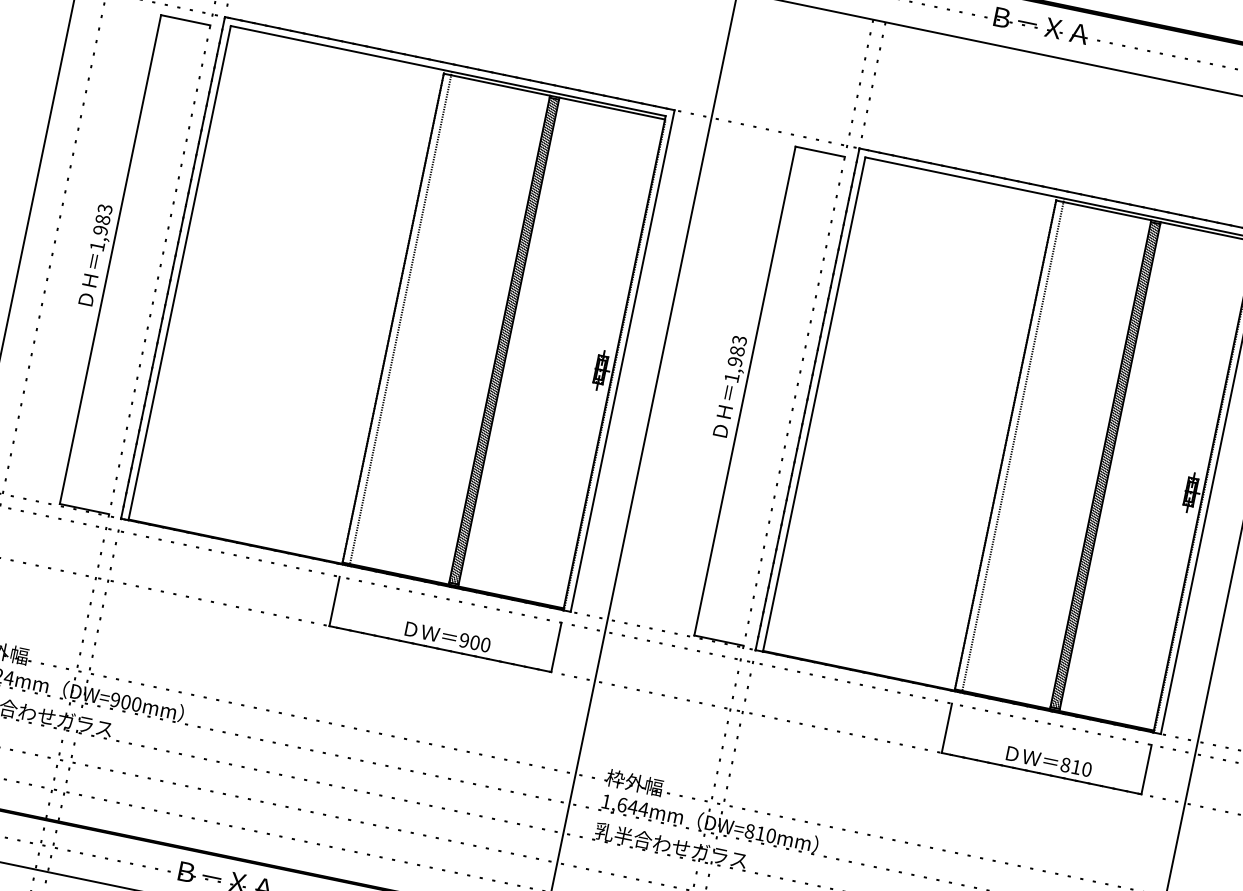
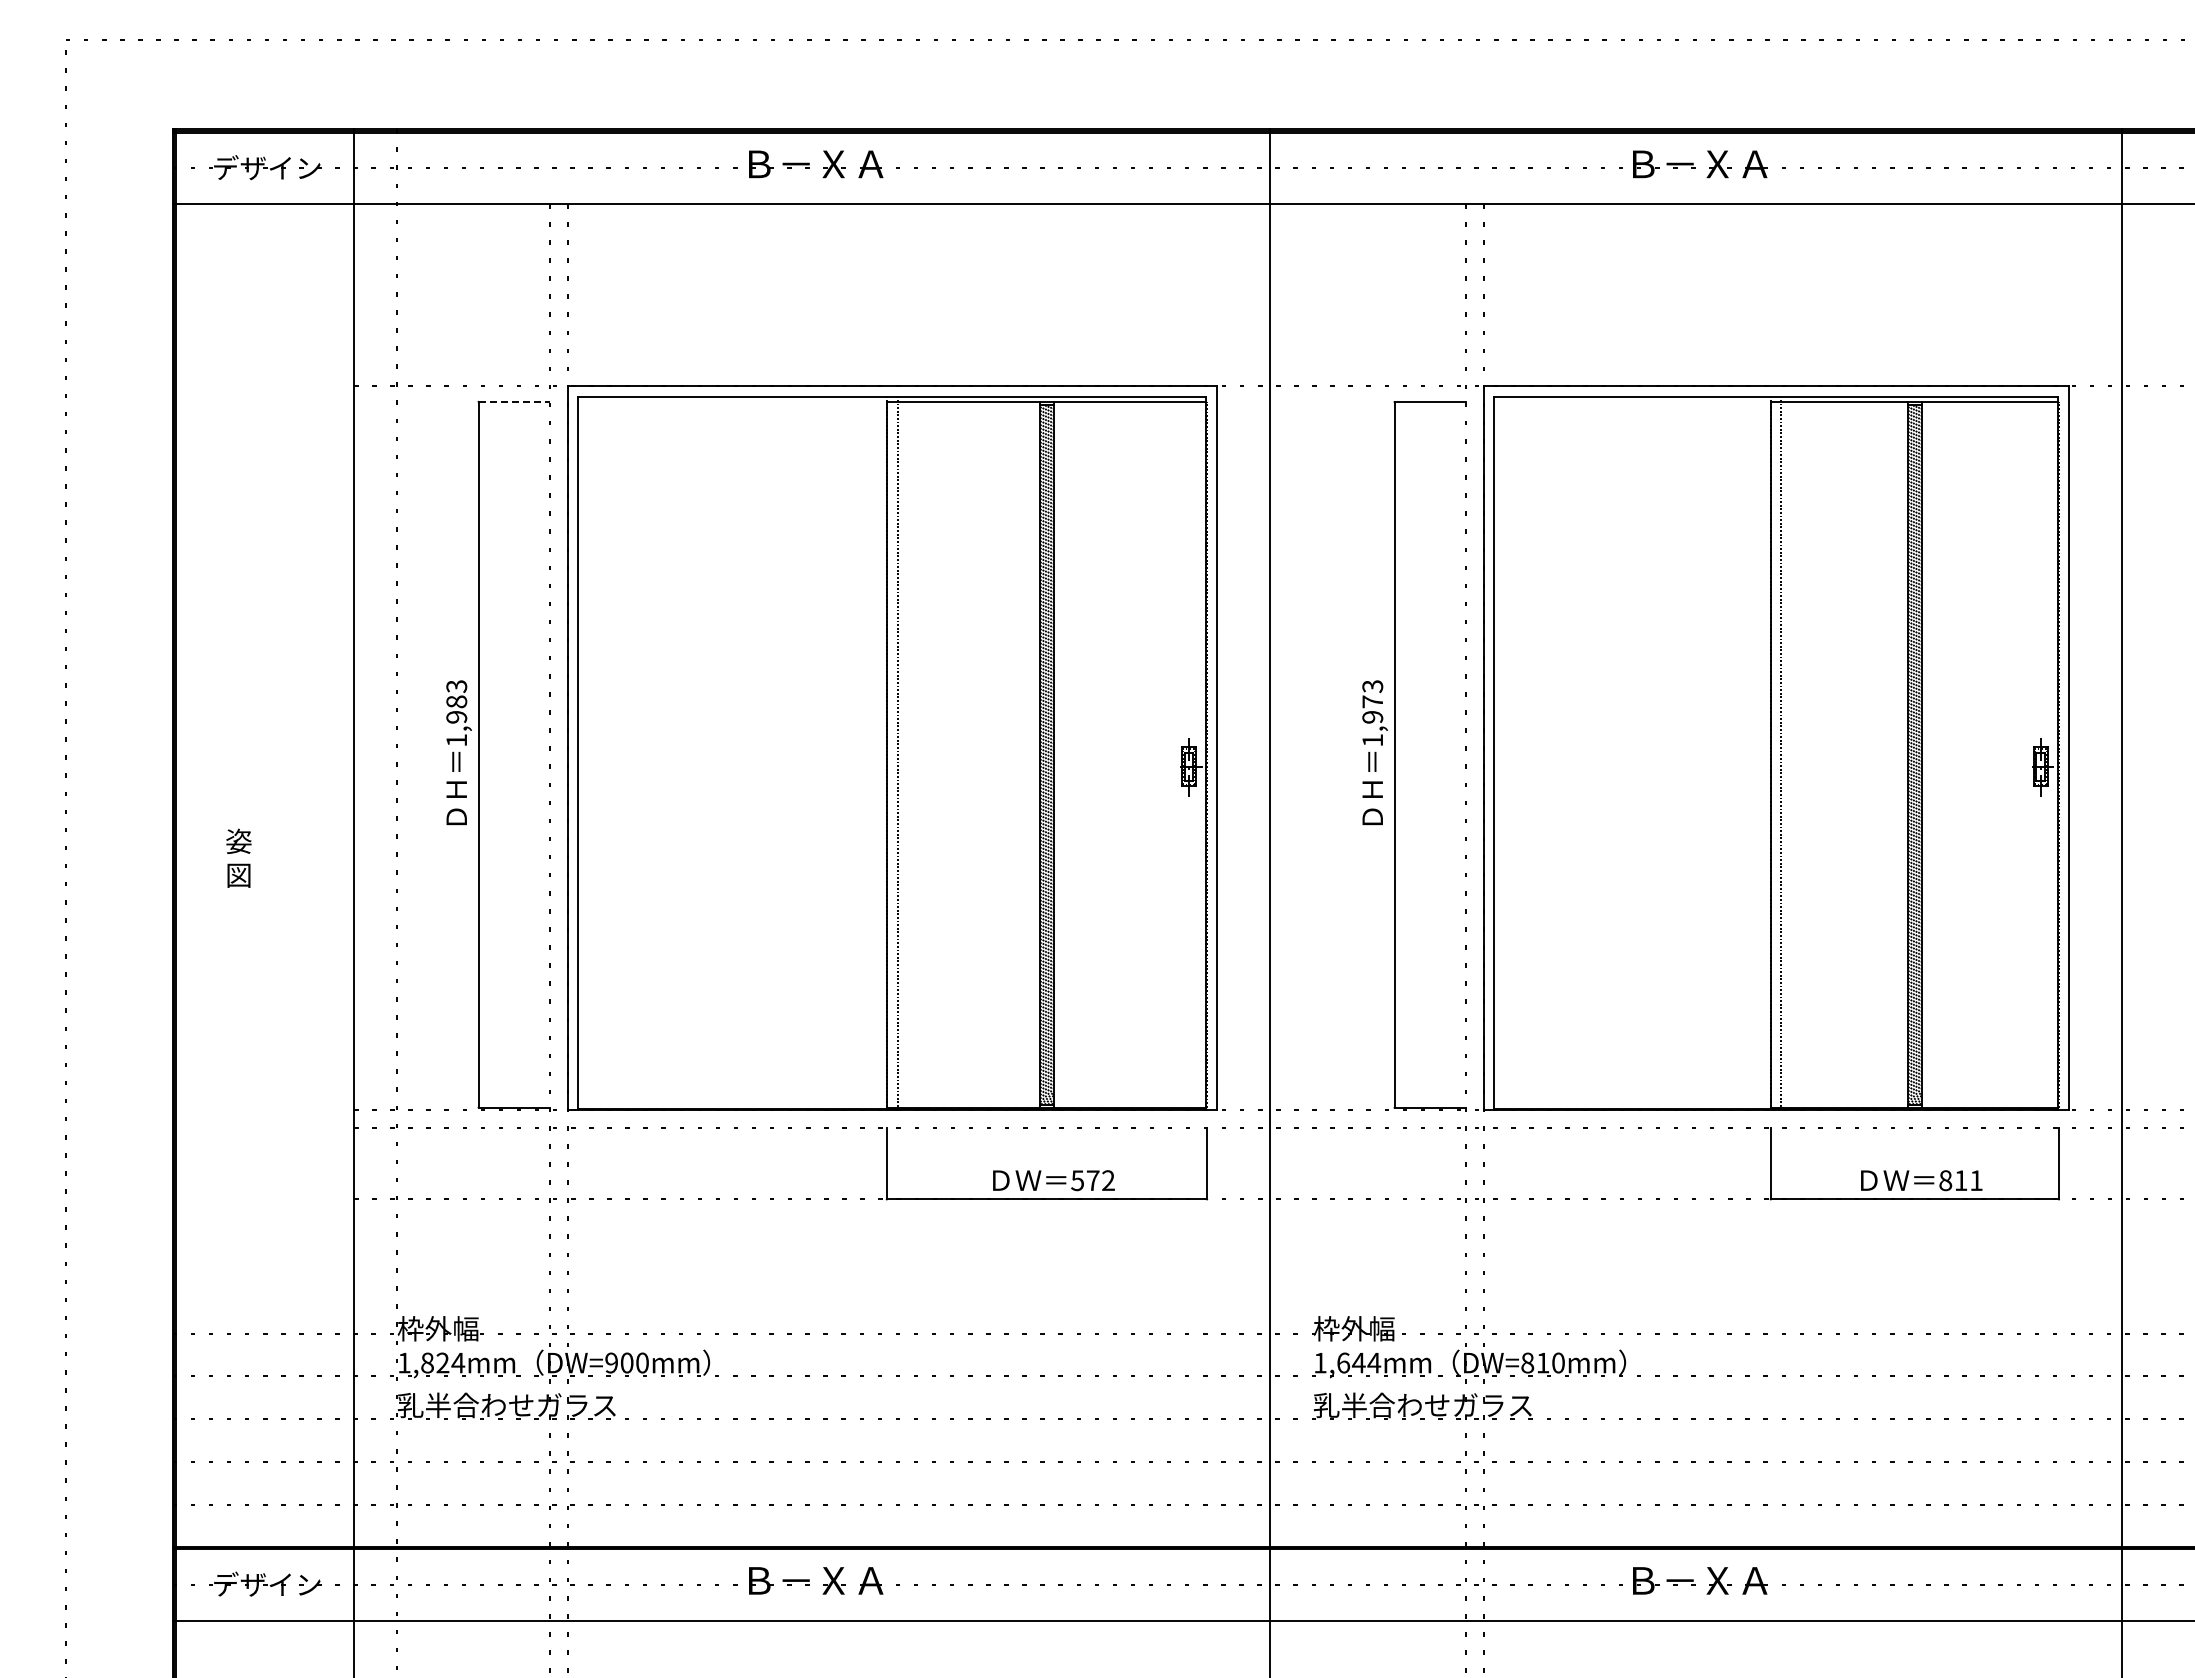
line: (185, 20) -> (514, 401), solid -> dashed
text: (737, 350) -> (1372, 701), 1,983 -> 1,973
text: (474, 642) -> (1092, 1180), 900 -> 572
text: (1086, 769) -> (1976, 1180), 810 -> 811

